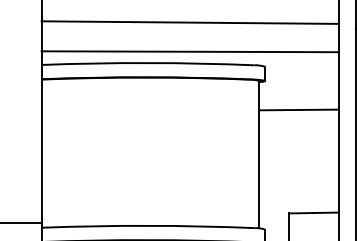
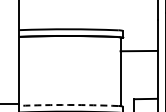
line: (190, 22) -> (88, 10), removed
line: (190, 50) -> (88, 23), removed
arc: (147, 224) -> (68, 104), solid -> dashed

